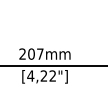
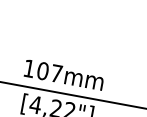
text: (22, 53) -> (29, 67), 207mm -> 107mm

